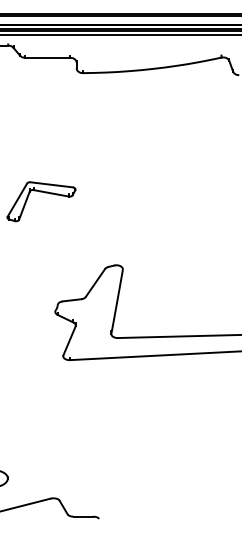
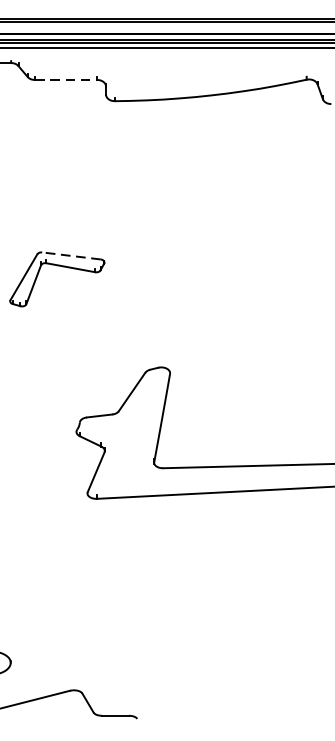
line: (48, 57) -> (67, 79), solid -> dashed
line: (51, 184) -> (71, 255), solid -> dashed

